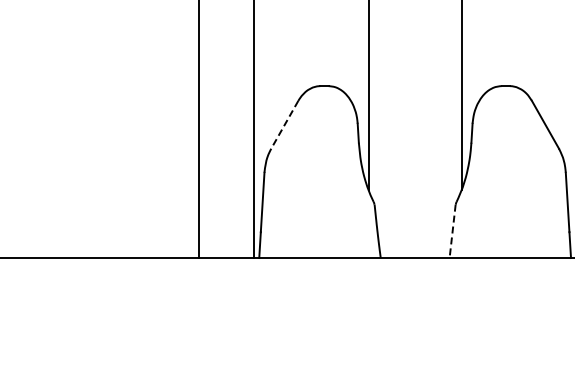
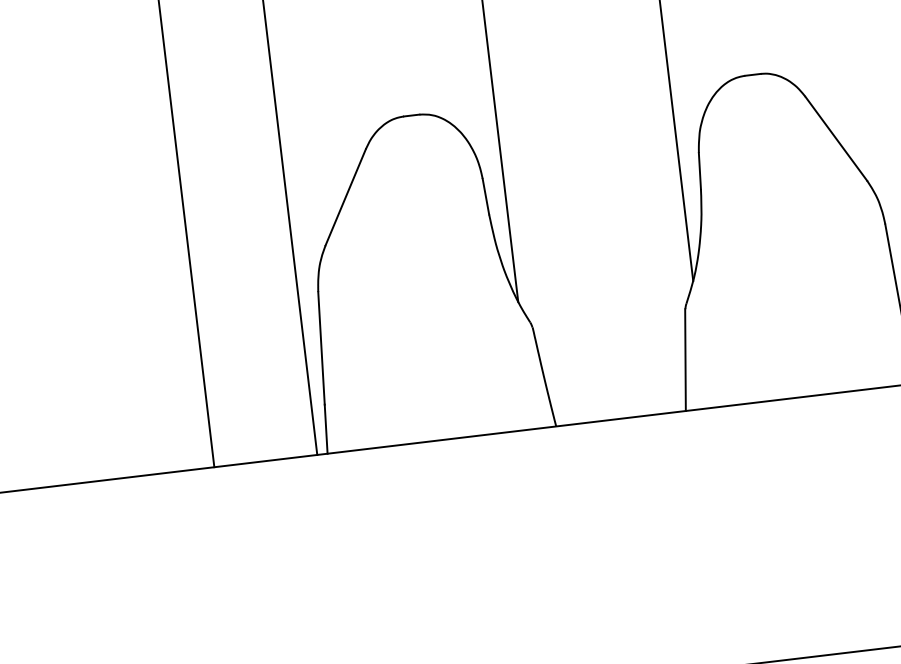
line: (284, 125) -> (345, 198), dashed -> solid
line: (452, 231) -> (685, 360), dashed -> solid

